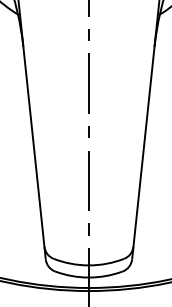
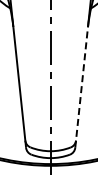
line: (143, 153) -> (81, 87), solid -> dashed

